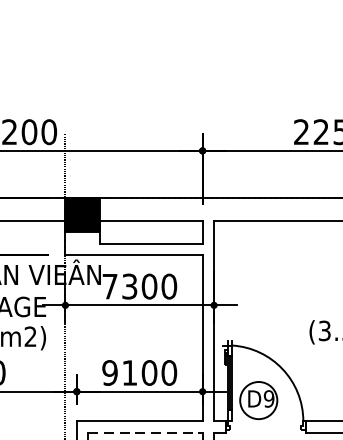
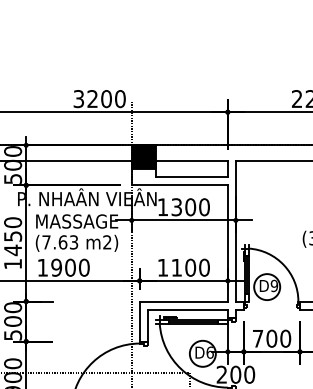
text: (109, 285) -> (162, 206), 7300 -> 1300
text: (109, 372) -> (162, 267), 9100 -> 1100
line: (146, 432) -> (188, 309), dashed -> solid

